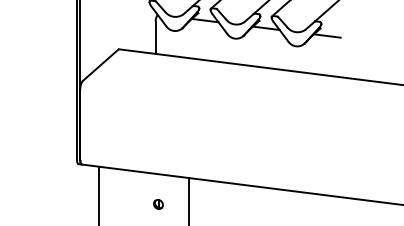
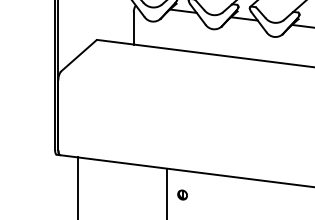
part: (158, 204) -> (182, 195), moved

